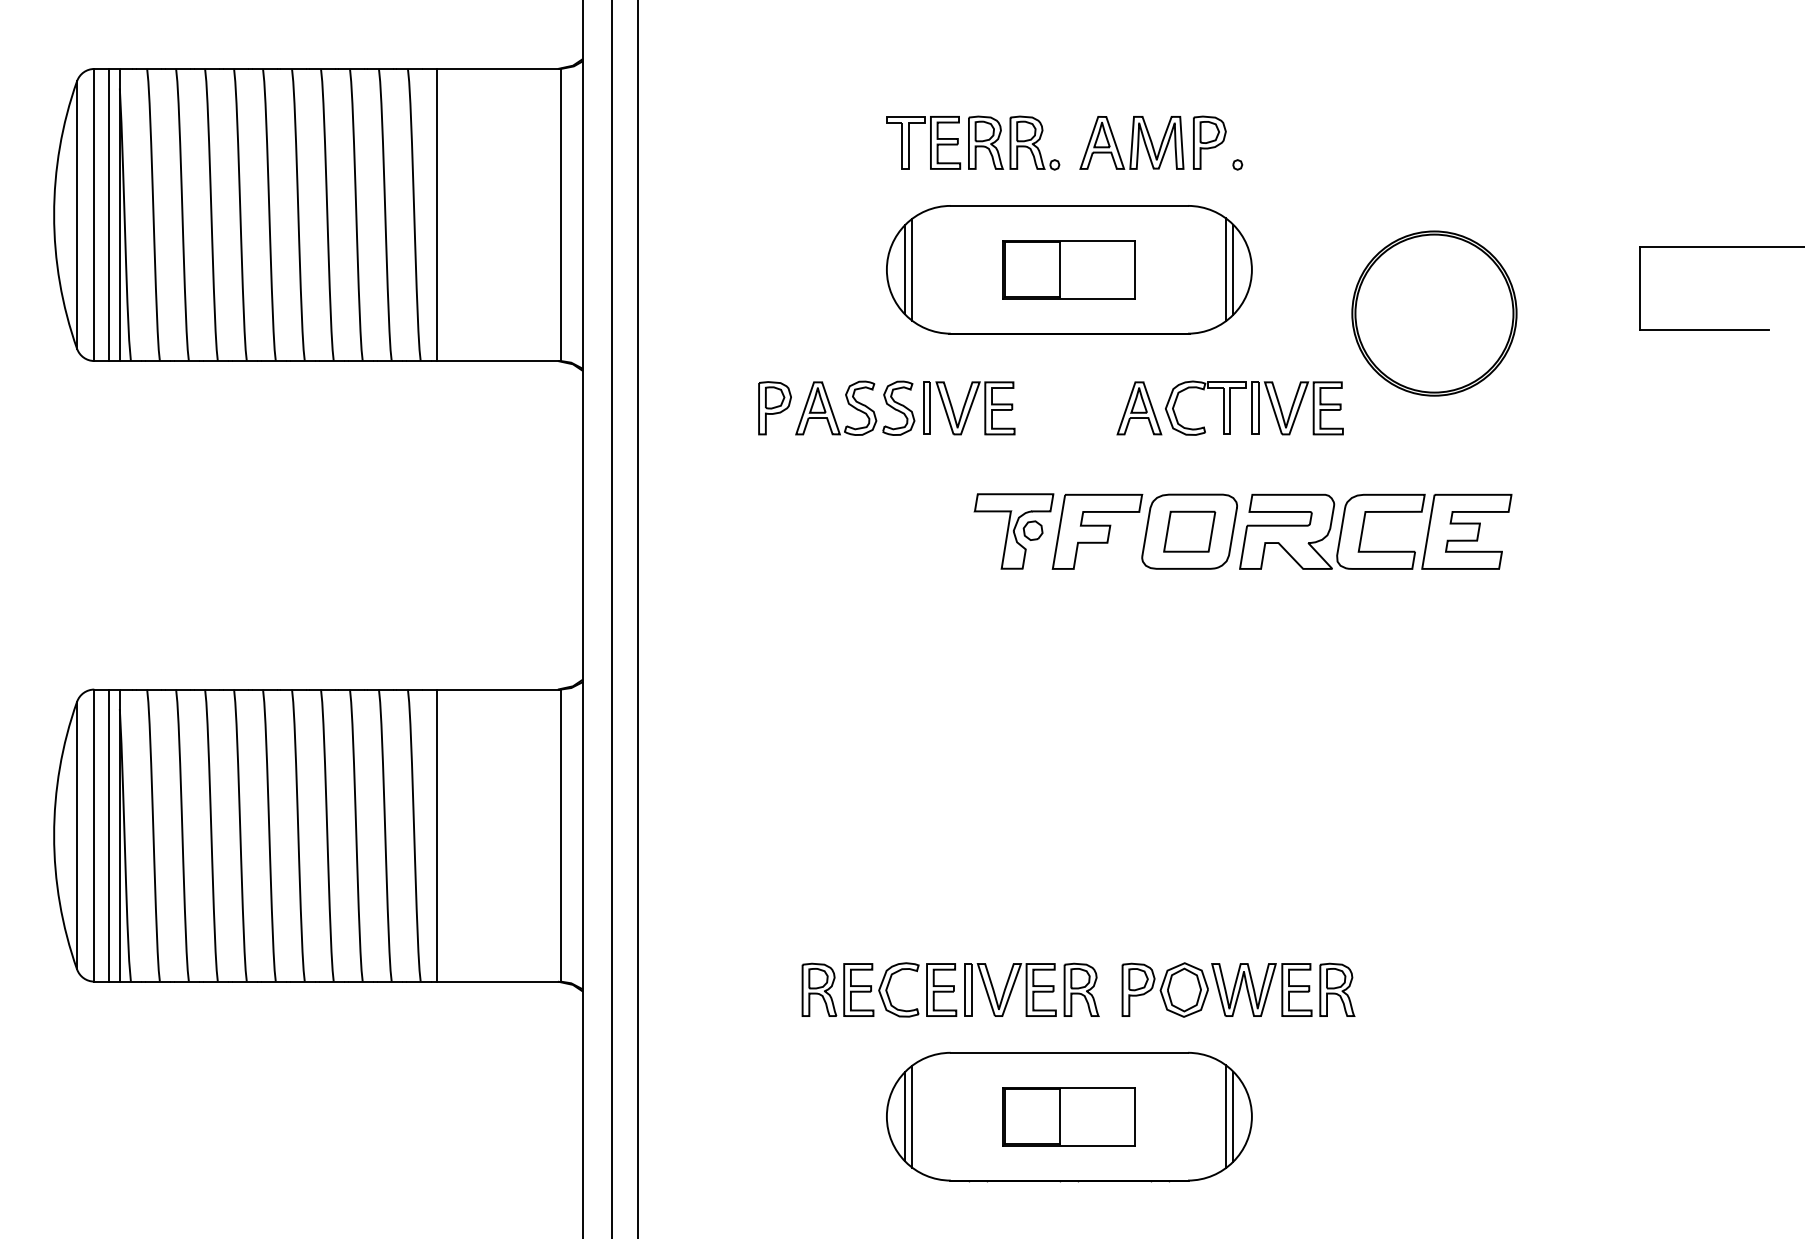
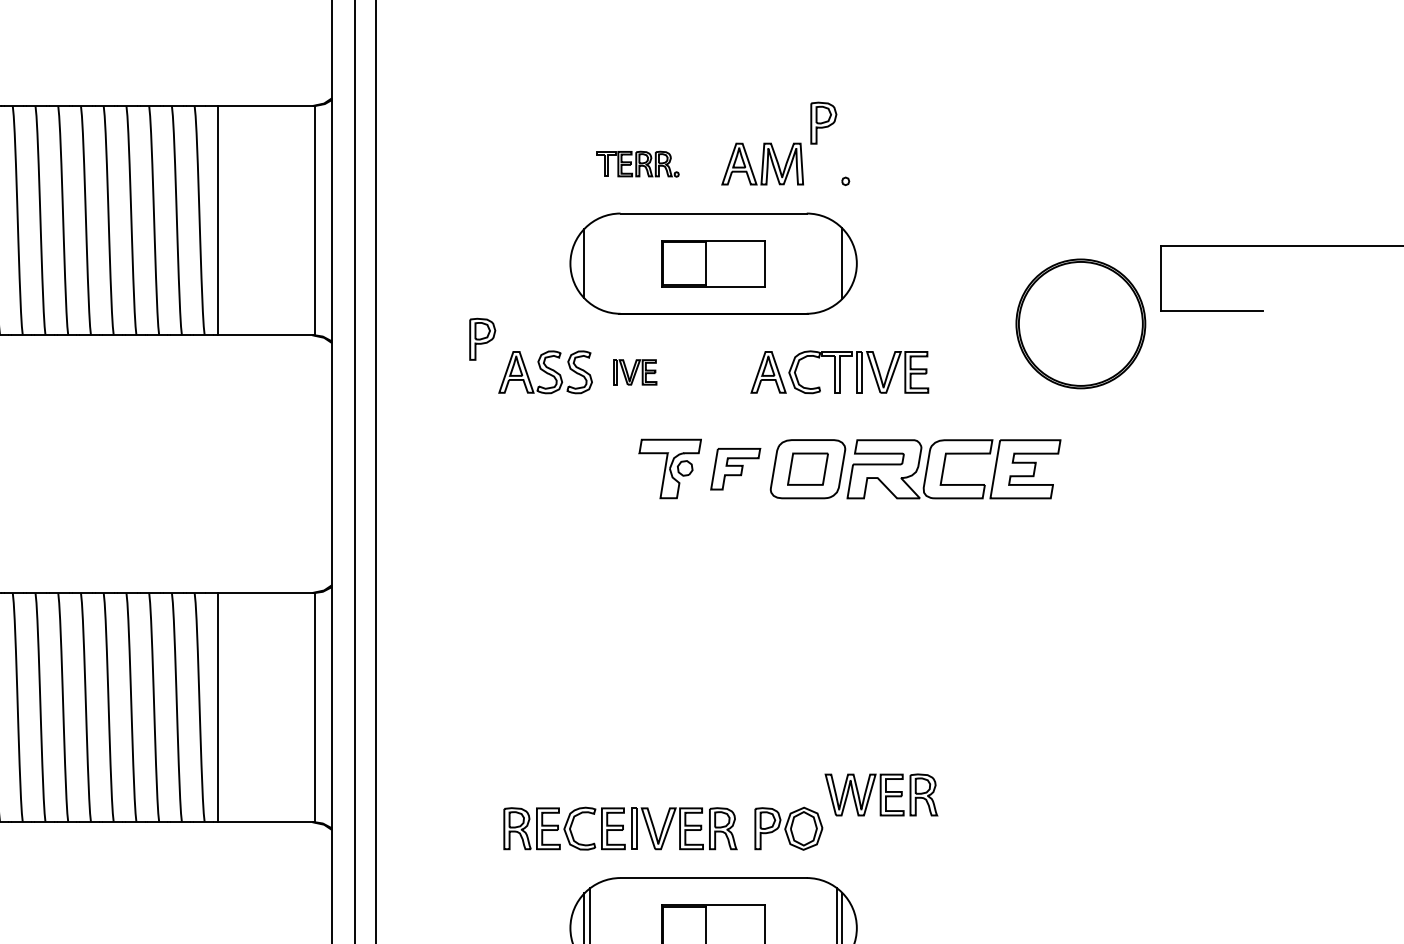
part: (973, 142) -> (638, 163), size x0.6
part: (1209, 142) -> (823, 122), moved
line: (912, 269) -> (590, 263), removed
line: (1225, 269) -> (836, 263), removed
part: (1434, 313) -> (1080, 323), moved
part: (774, 408) -> (482, 339), moved
part: (969, 408) -> (635, 372), size x0.6
part: (1097, 531) -> (735, 469), size x0.7
part: (1283, 989) -> (881, 794), moved

